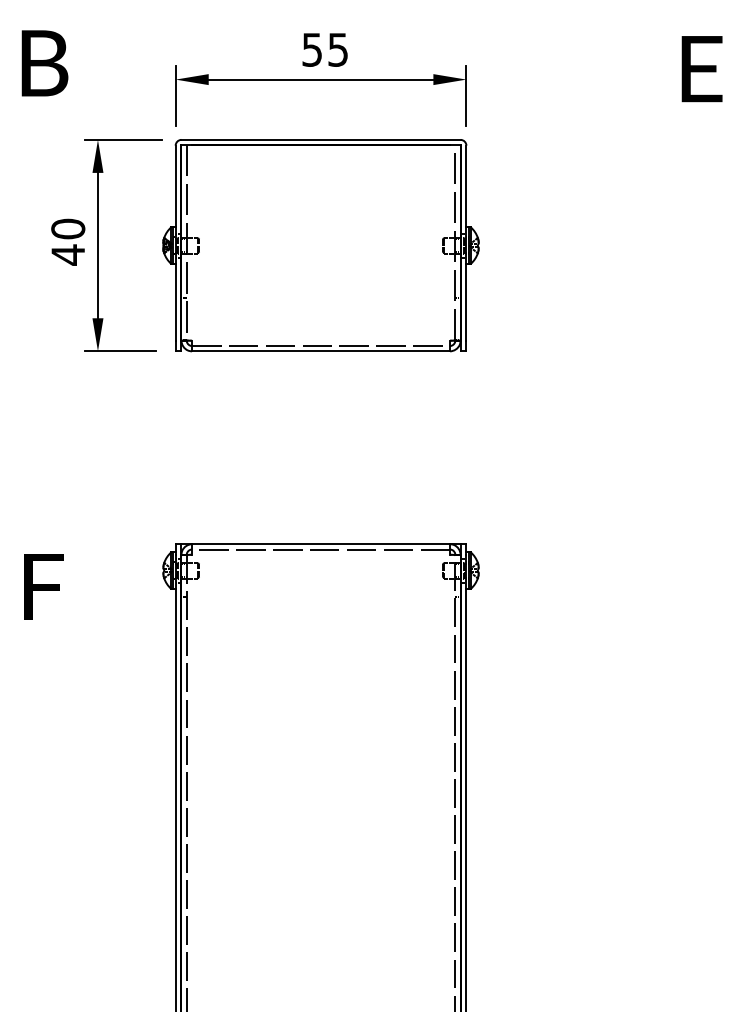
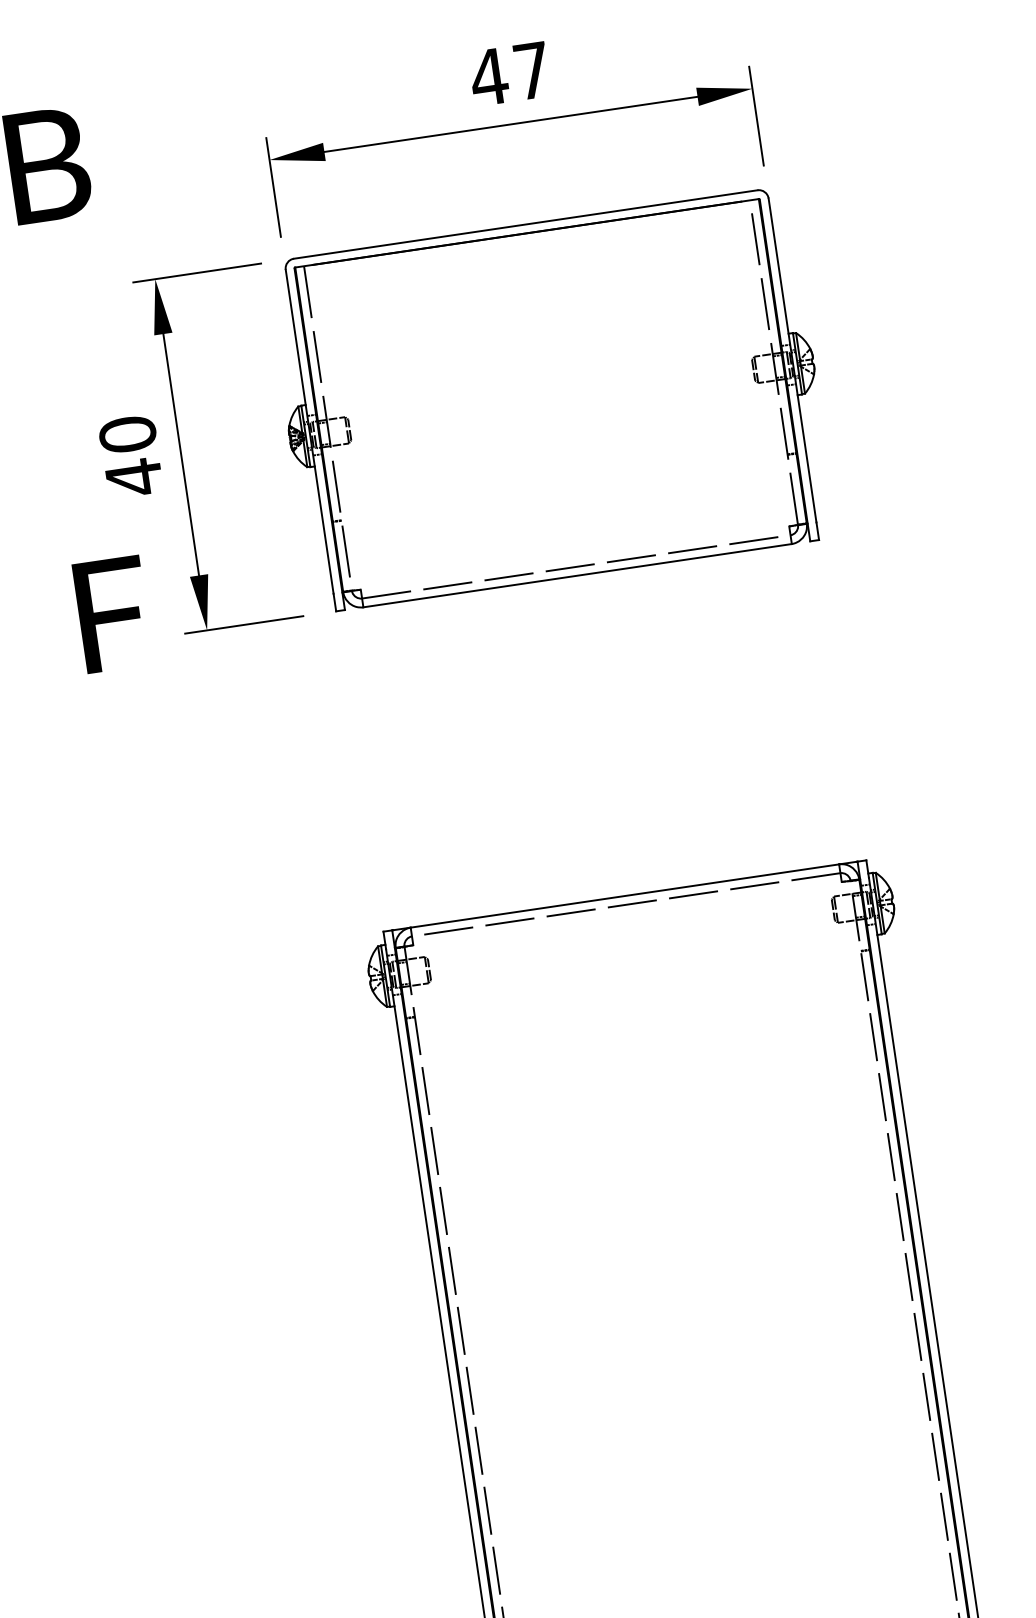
text: (324, 49) -> (509, 73), 55 -> 47
text: (43, 586) -> (112, 614), moved

